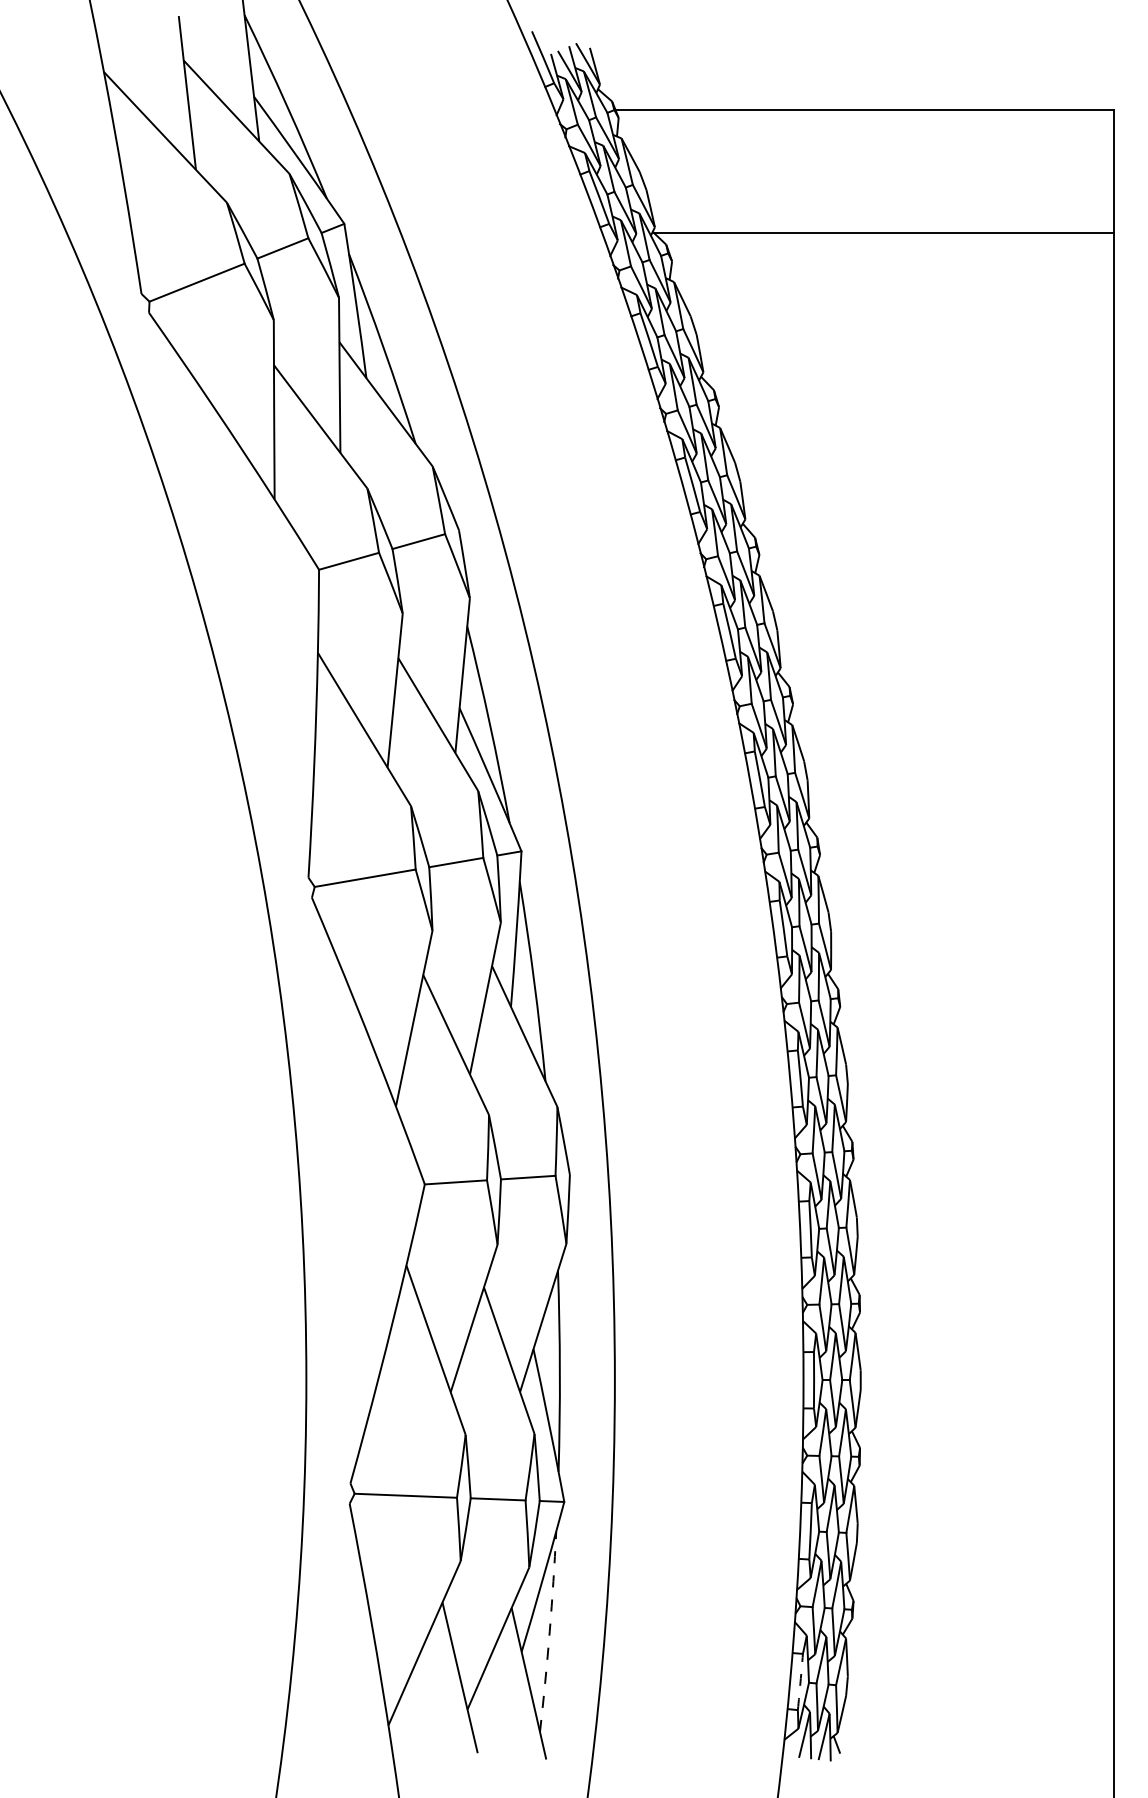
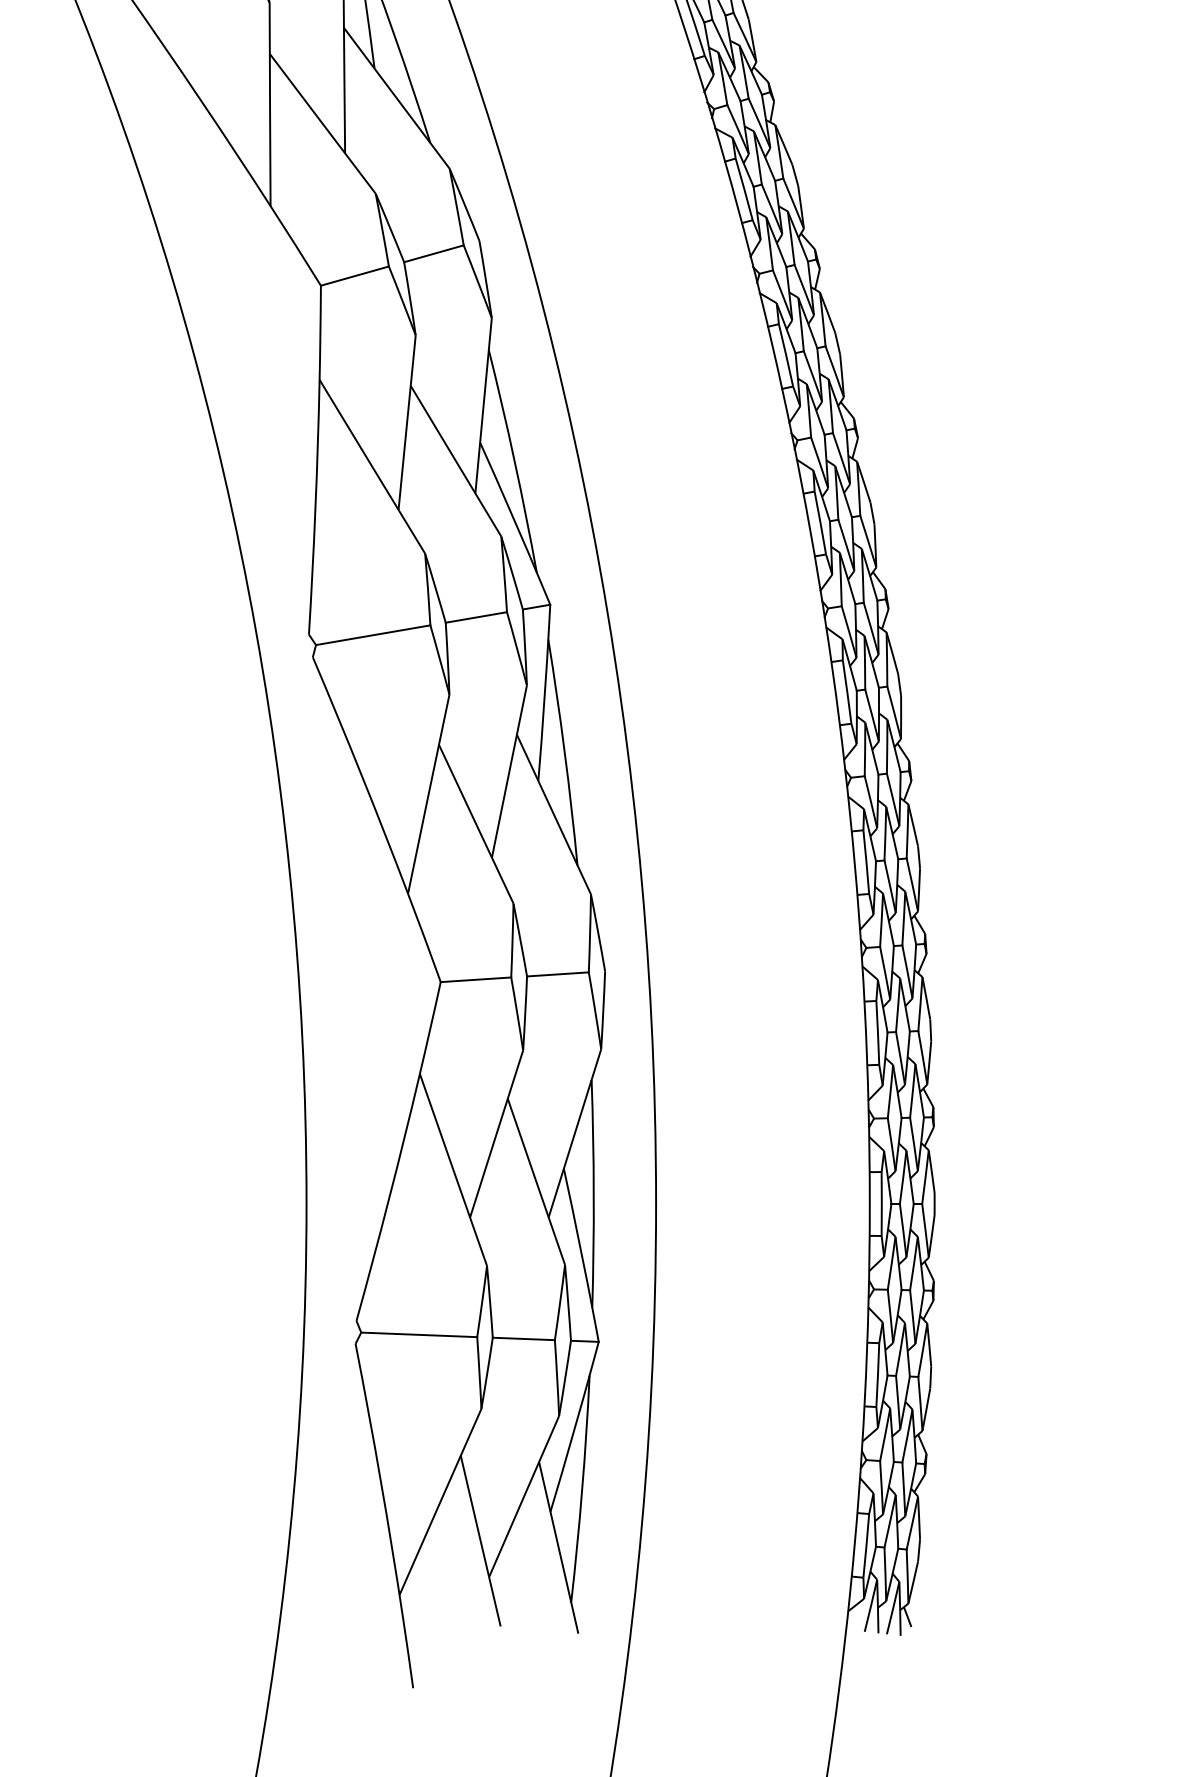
arc: (549, 1631) -> (582, 1488), dashed -> solid
arc: (800, 1682) -> (866, 1546), dashed -> solid

